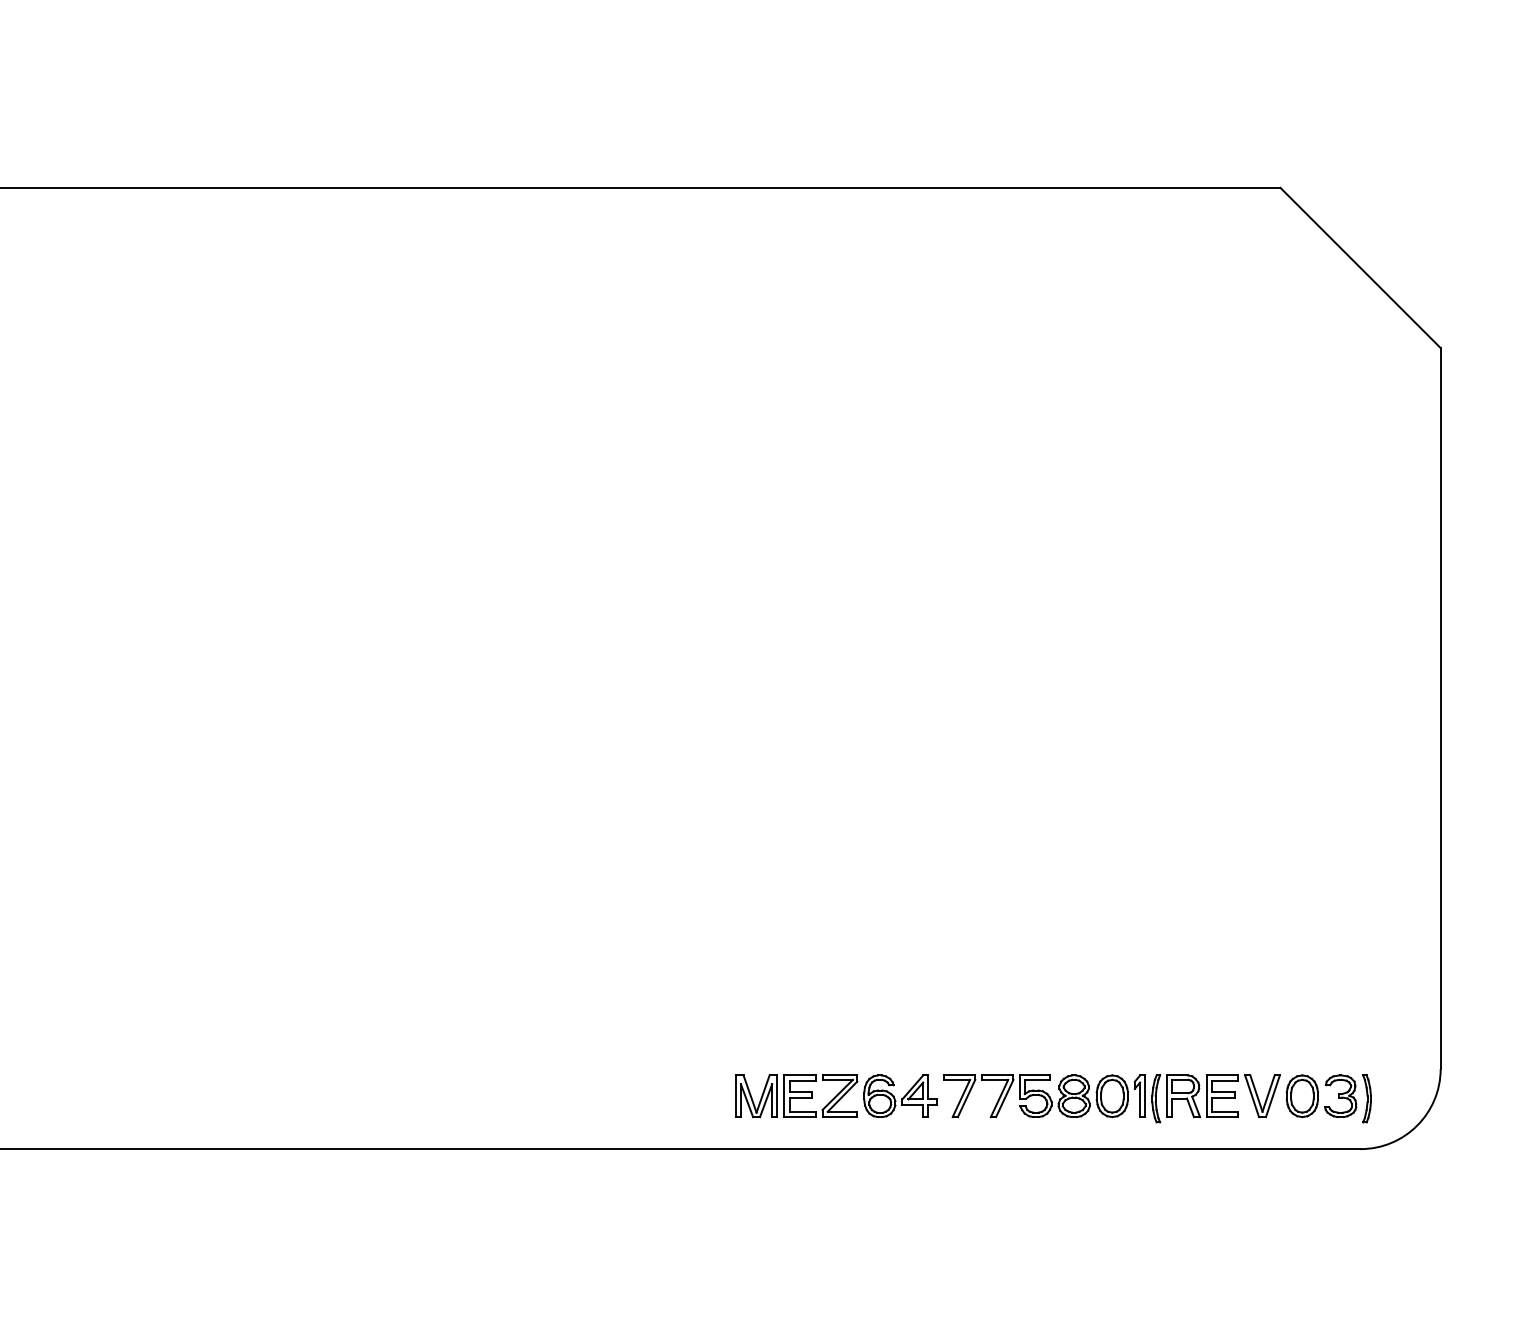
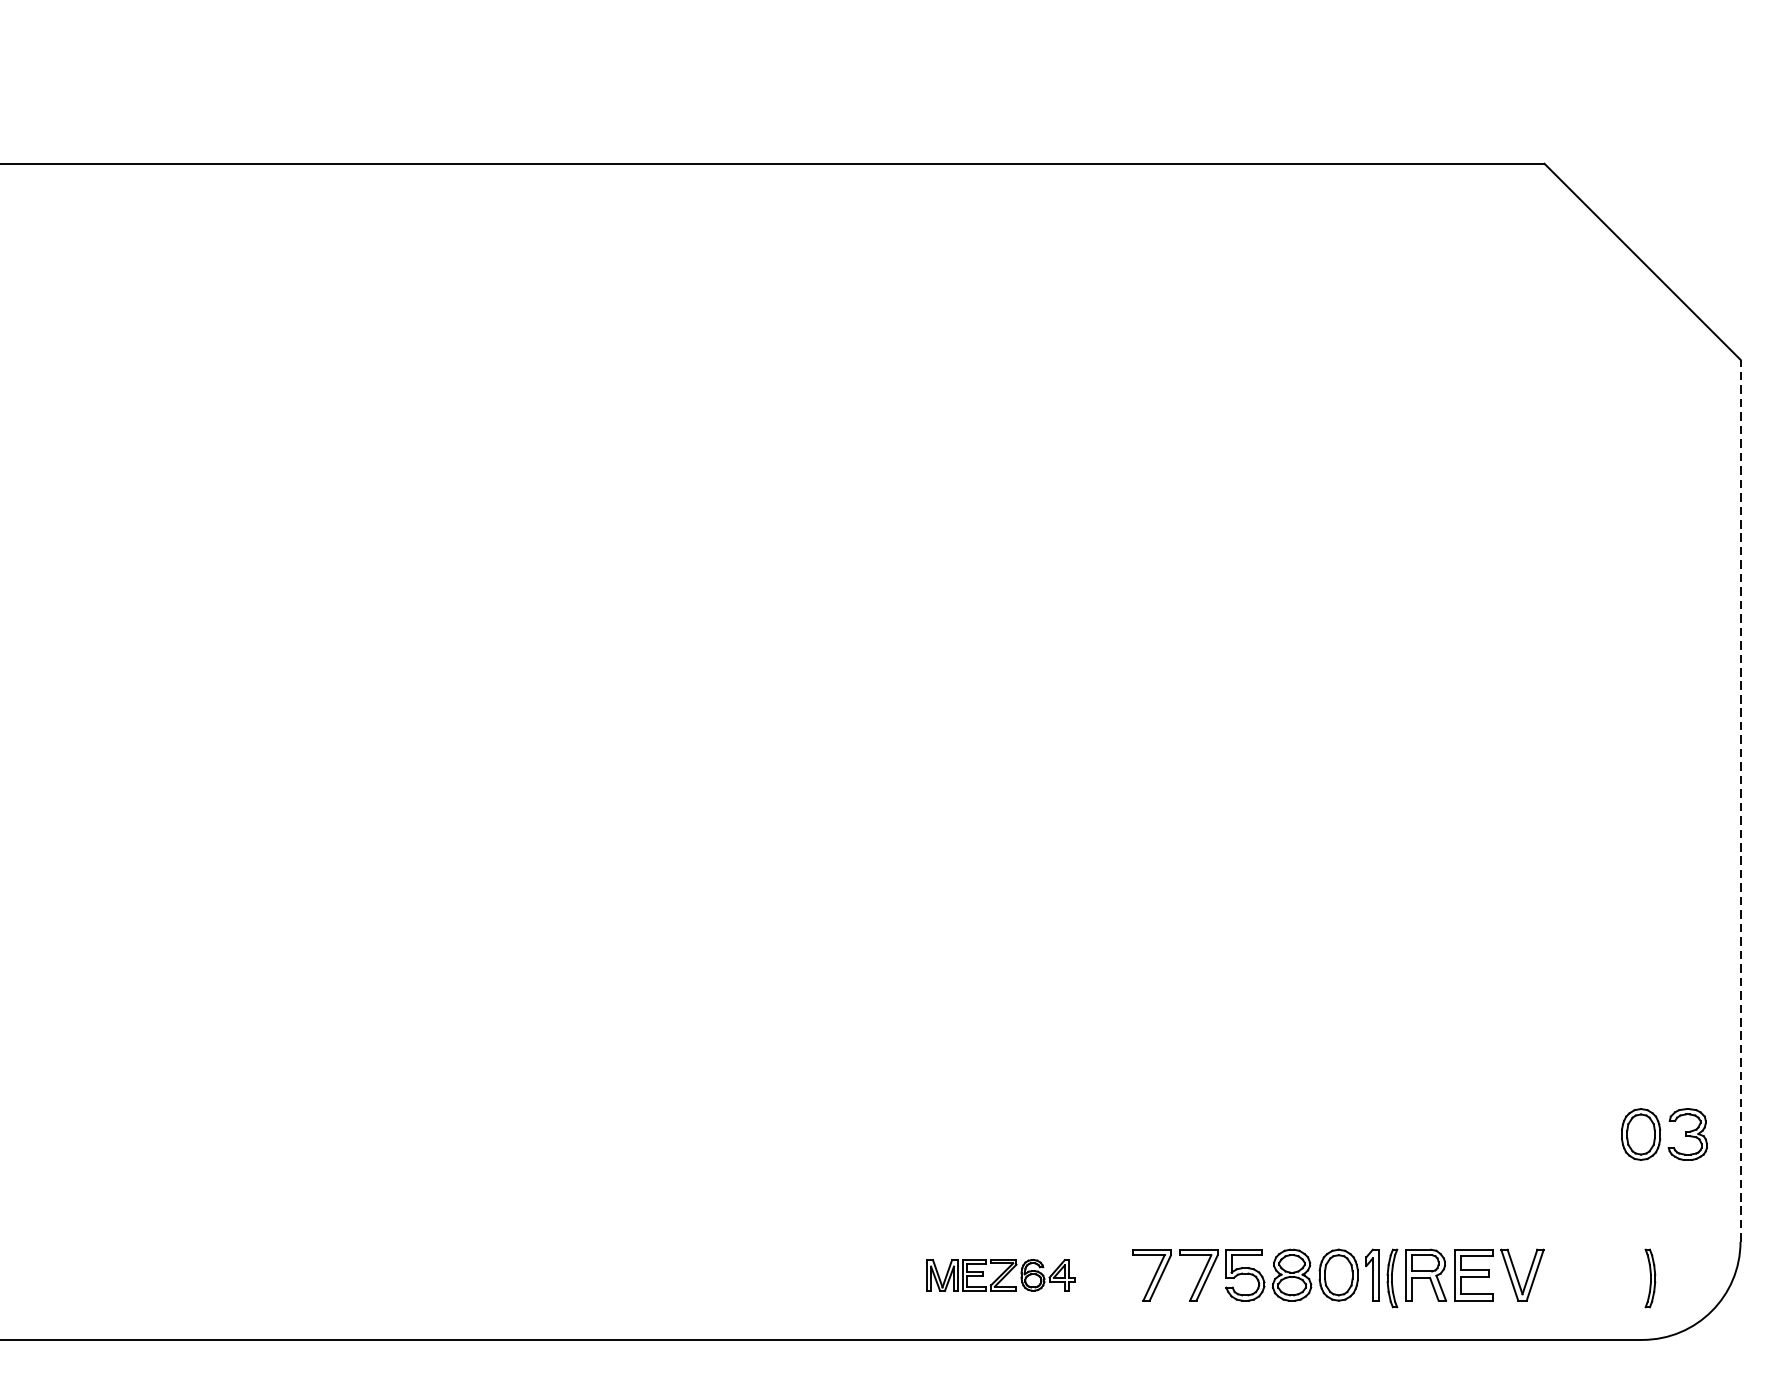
line: (1440, 708) -> (1740, 800), solid -> dashed
part: (836, 1096) -> (1001, 1275), size x0.6
part: (1321, 1096) -> (1664, 1134), moved

